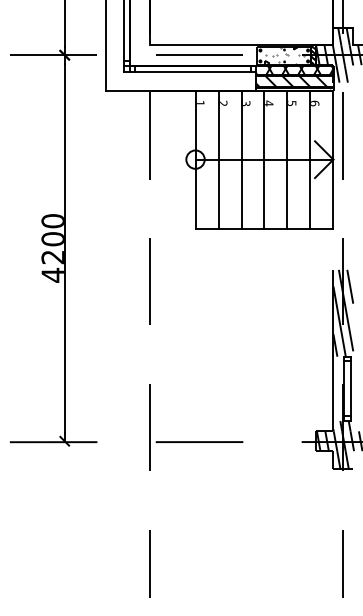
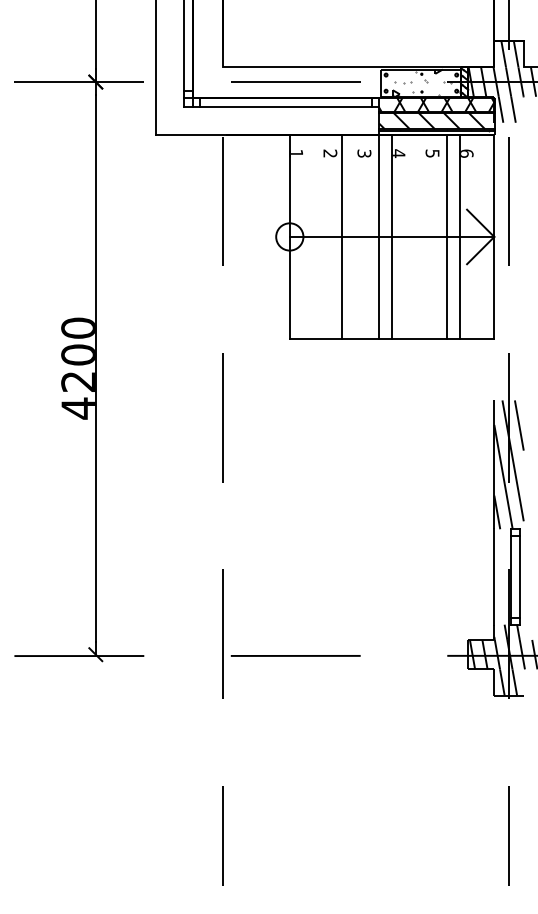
line: (218, 159) -> (341, 236), moved
line: (241, 159) -> (378, 236), moved
line: (287, 159) -> (446, 236), moved

